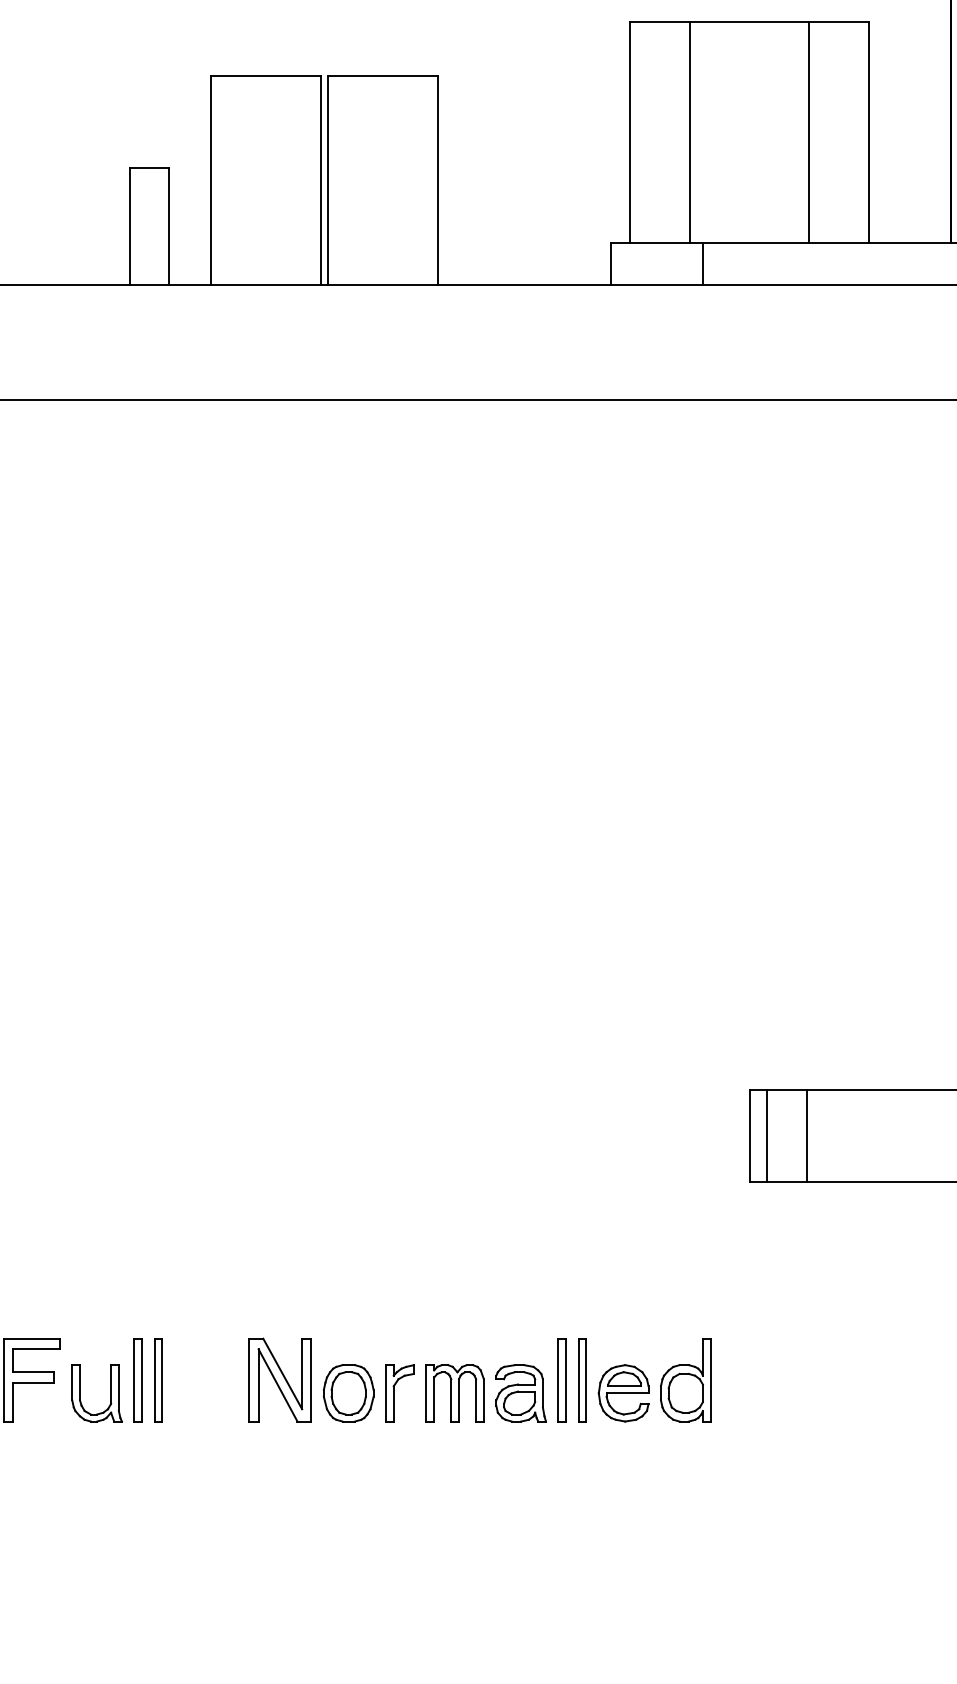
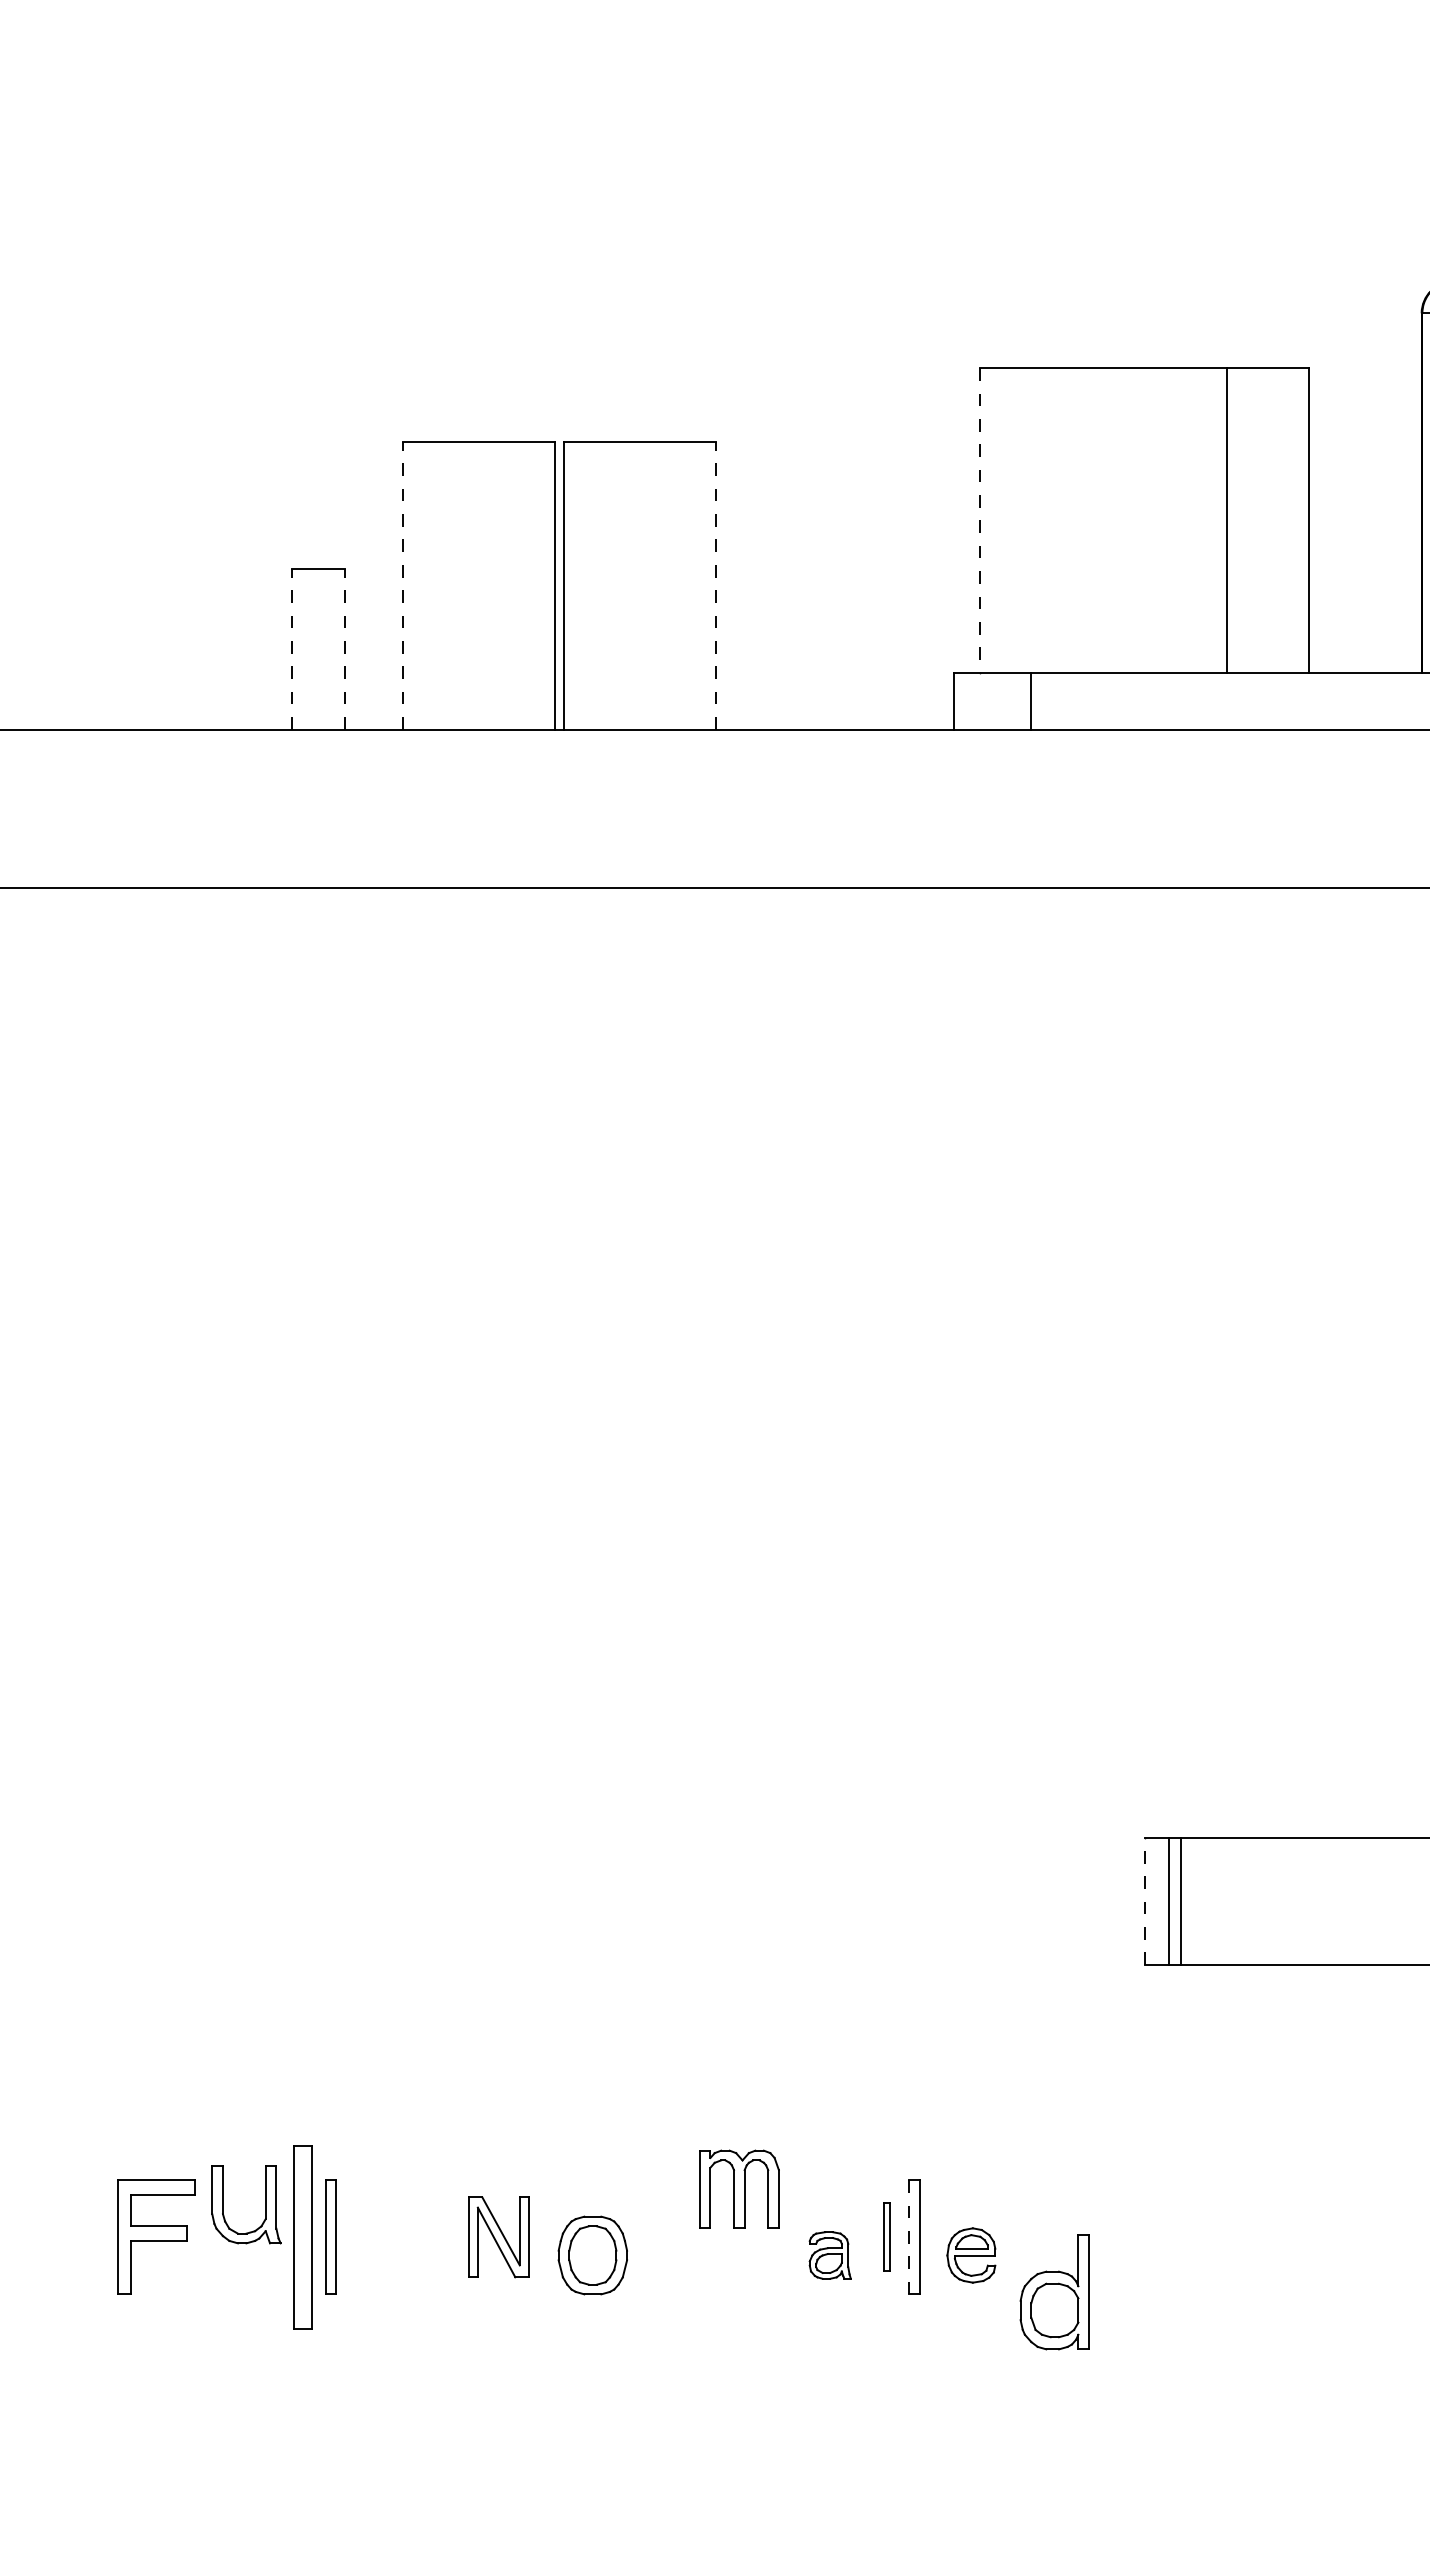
line: (629, 132) -> (979, 520), solid -> dashed
line: (689, 132) -> (1062, 520), removed
line: (211, 180) -> (403, 585), solid -> dashed
line: (438, 180) -> (716, 585), solid -> dashed
line: (129, 225) -> (291, 648), solid -> dashed
line: (168, 225) -> (344, 648), solid -> dashed
line: (703, 263) -> (1031, 700), moved
line: (749, 1136) -> (1144, 1901), solid -> dashed
line: (806, 1136) -> (1180, 1901), moved
part: (138, 1379) -> (303, 2236), size x1.6
part: (562, 1379) -> (886, 2236), size x0.6
part: (280, 1380) -> (498, 2237), size x0.7
line: (578, 1380) -> (909, 2237), solid -> dashed
part: (685, 1380) -> (1054, 2292), moved
part: (394, 1392) -> (655, 2254), removed
part: (455, 1392) -> (739, 2188), moved
part: (110, 1393) -> (265, 2204), moved
part: (521, 1393) -> (830, 2255), size x0.6
part: (623, 1393) -> (971, 2255), size x0.7

